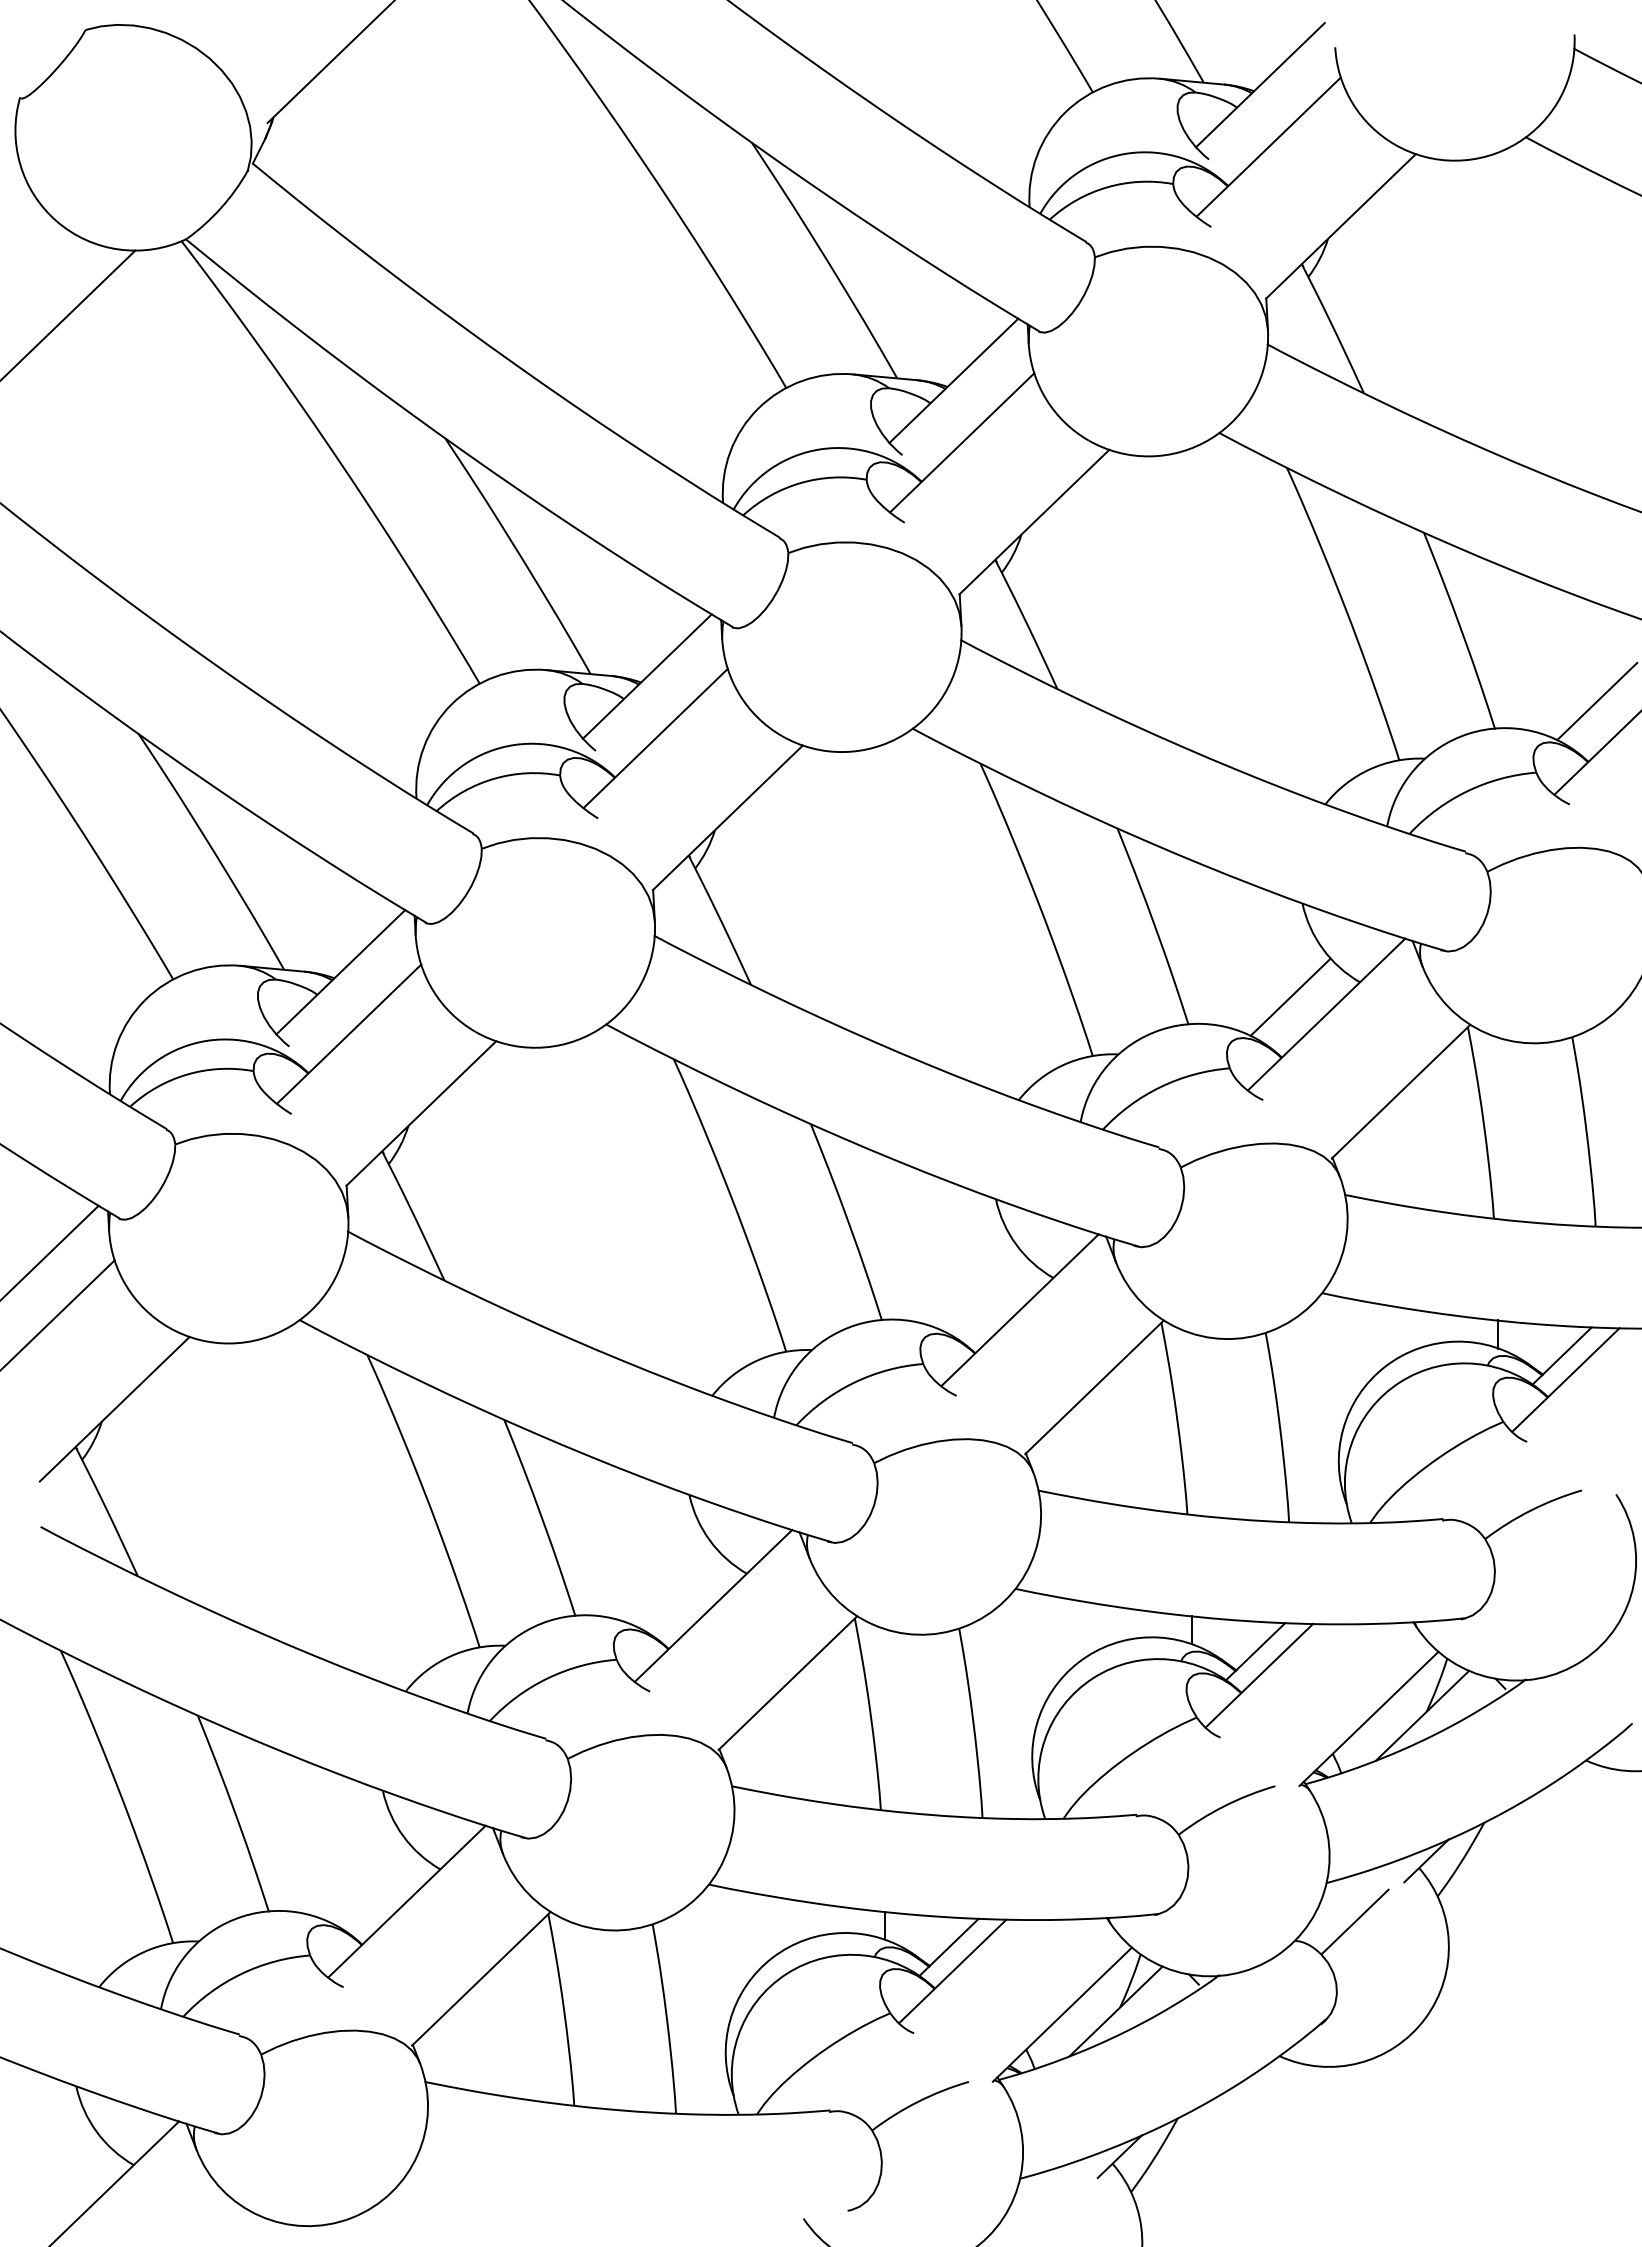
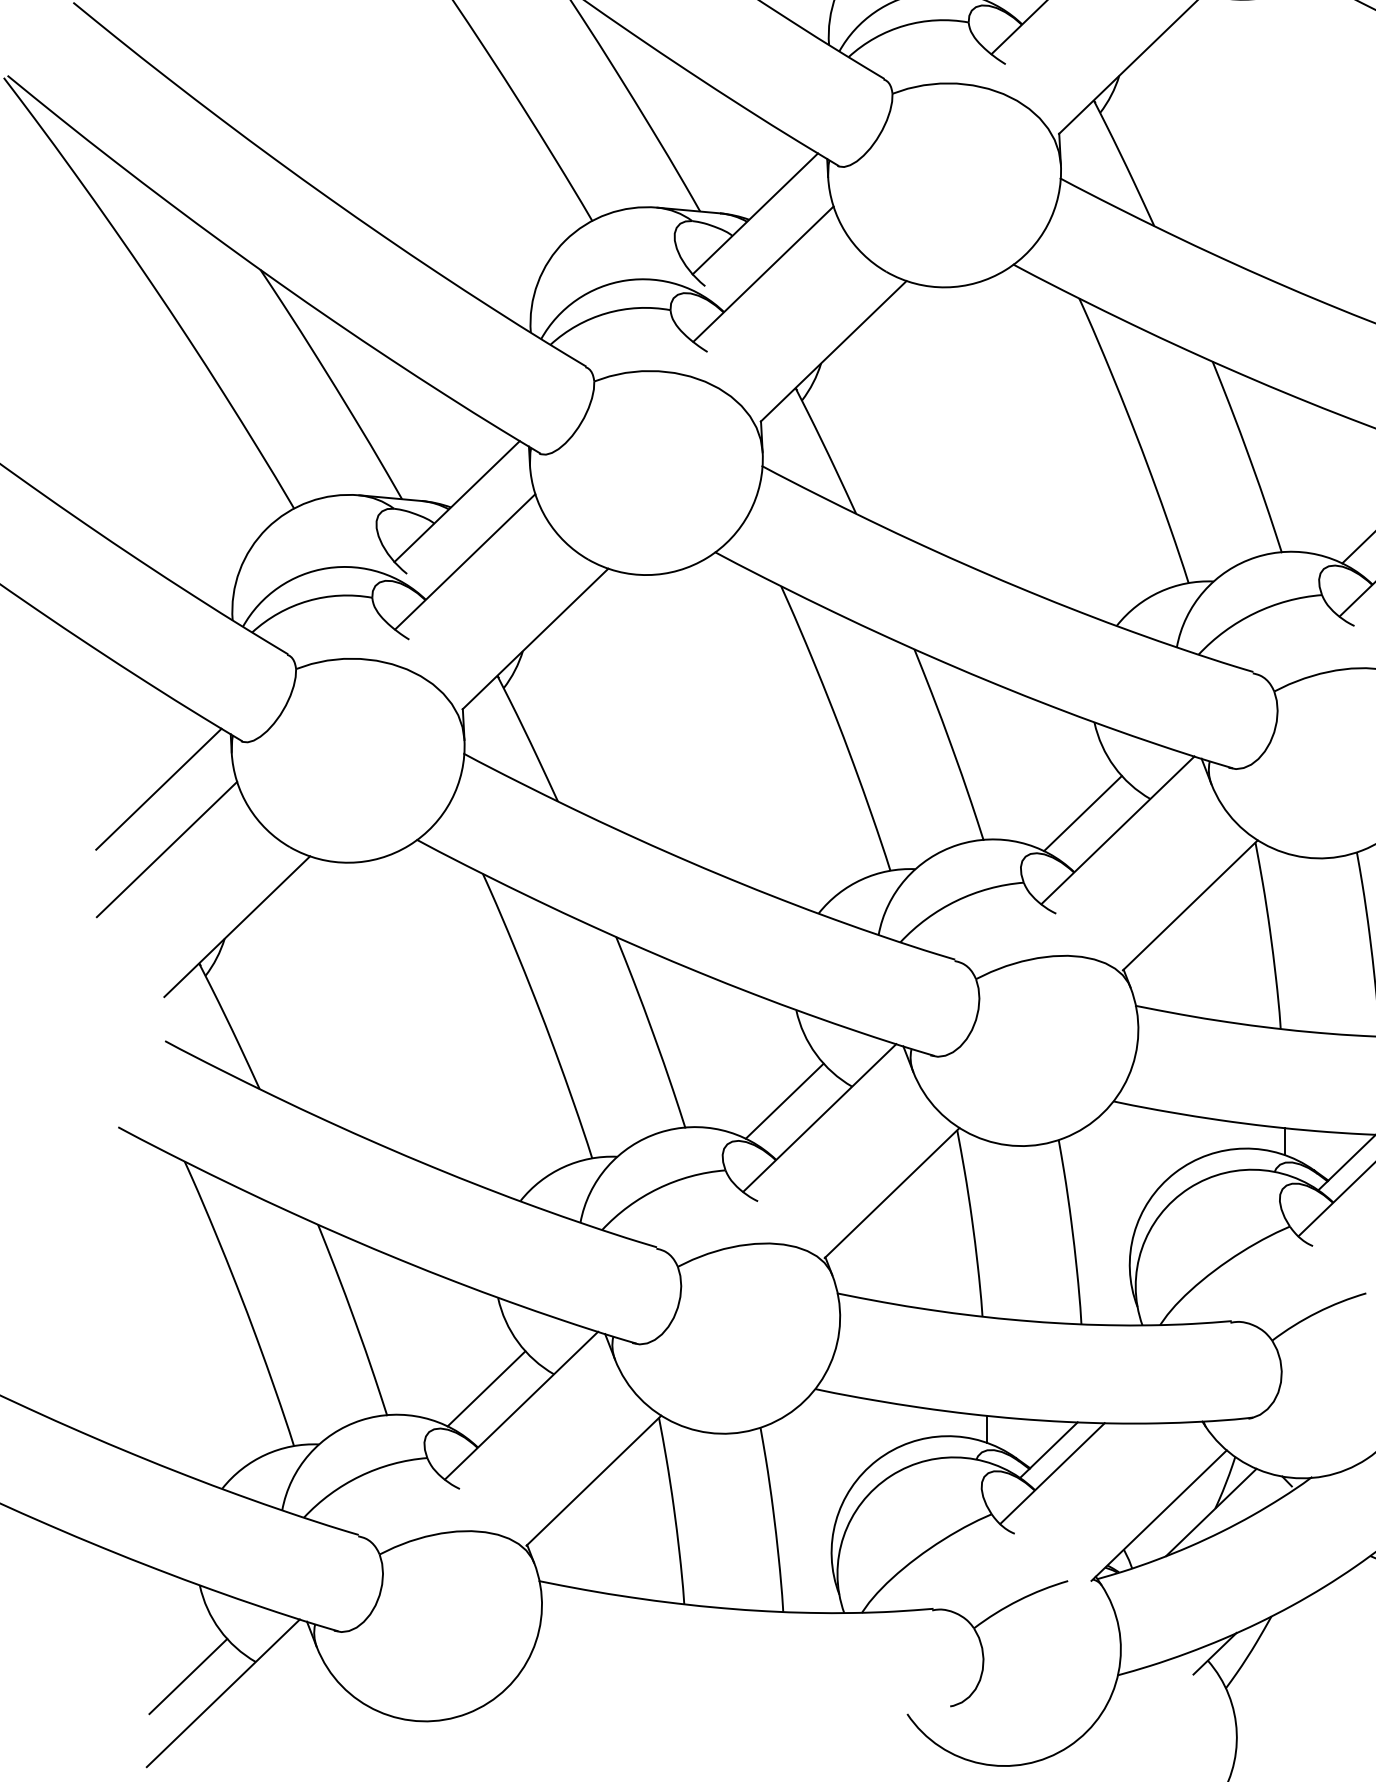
line: (984, 1292) -> (1083, 813), added
line: (677, 1588) -> (784, 1101), added
line: (371, 1883) -> (487, 1388), added
line: (64, 2179) -> (188, 1675), added

